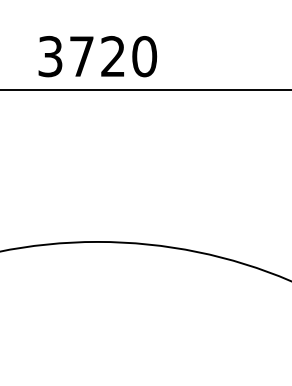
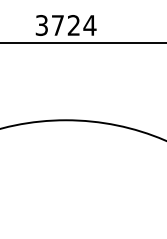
text: (143, 56) -> (89, 25), 3720 -> 3724

